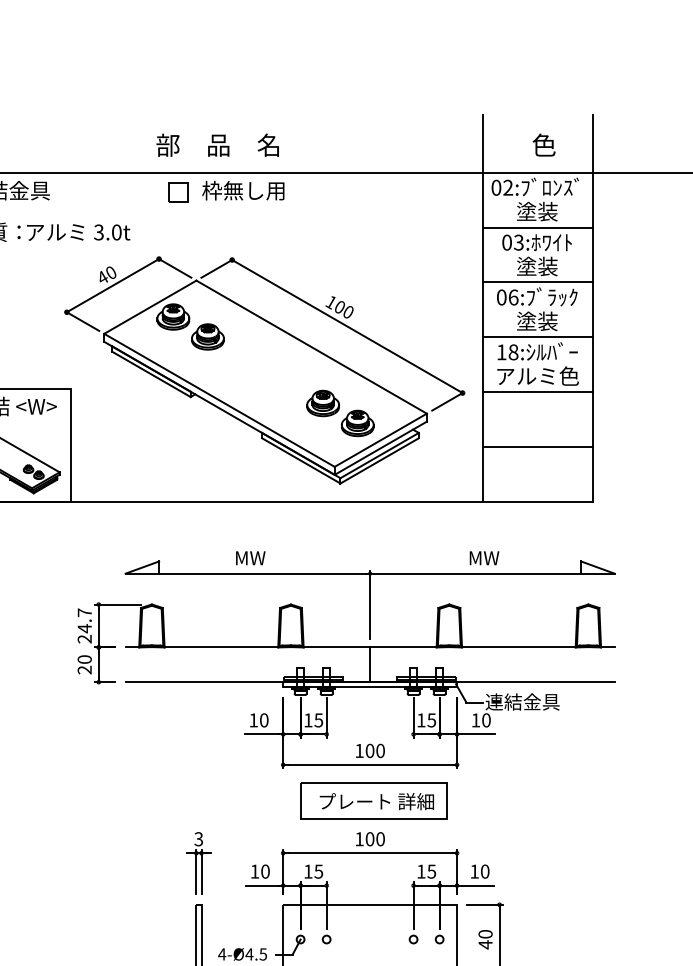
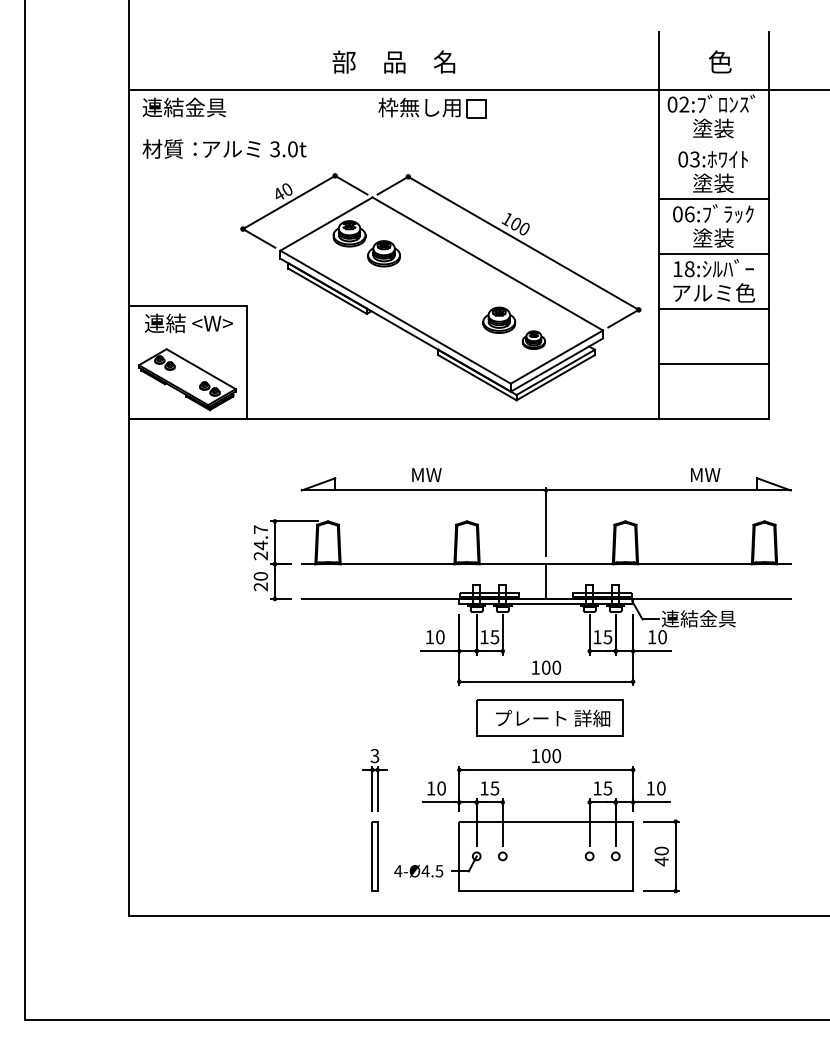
part: (178, 191) -> (476, 108), moved
line: (537, 227) -> (713, 144), removed
part: (357, 422) -> (533, 339), size x0.7
text: (484, 557) -> (705, 474), moved

